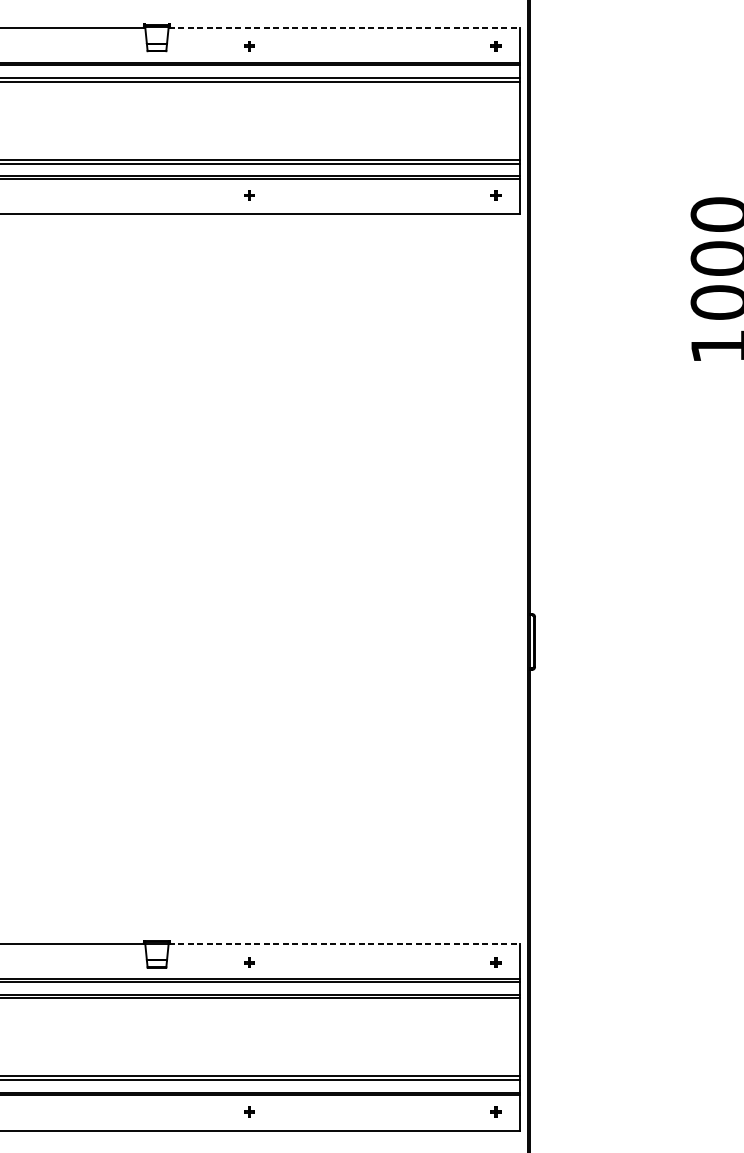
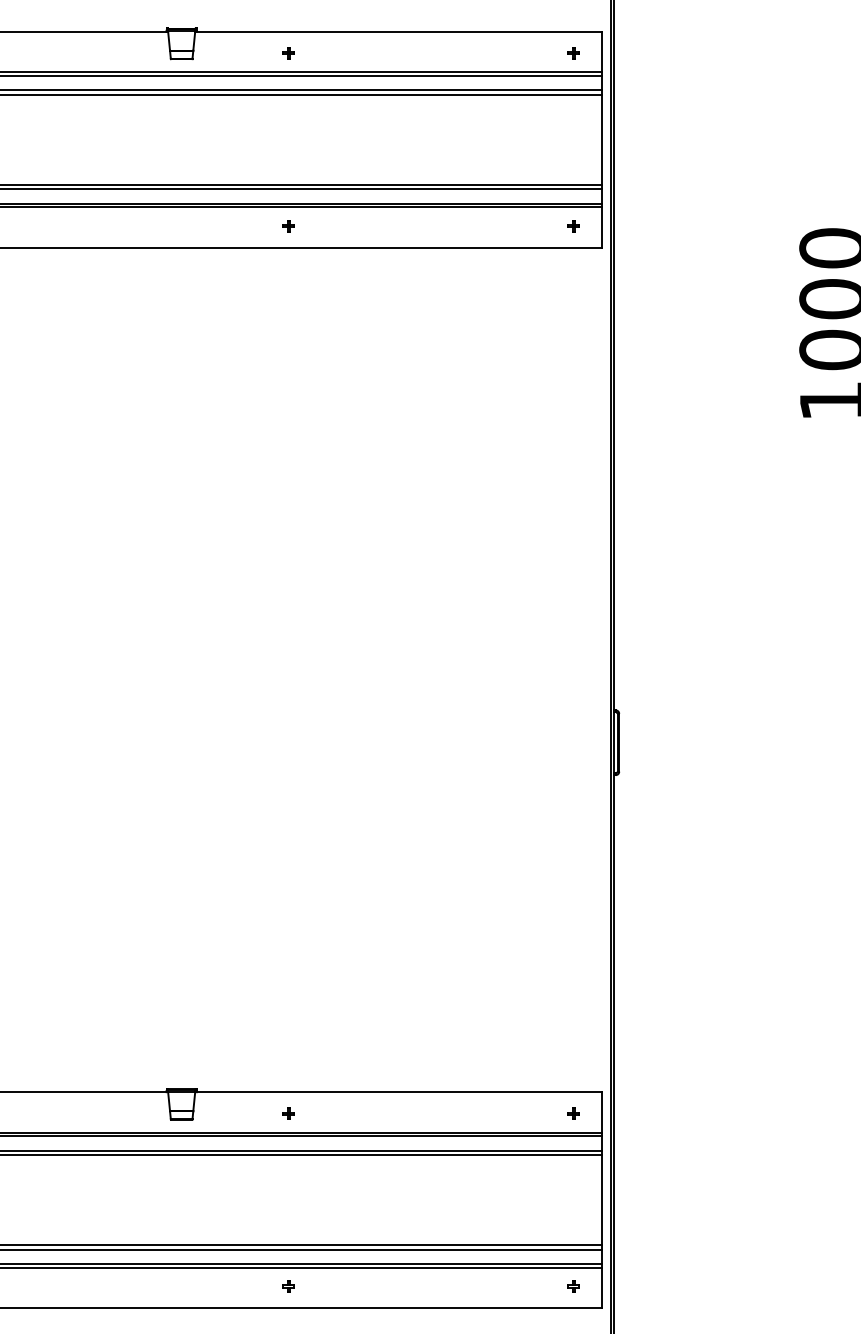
line: (345, 27) -> (399, 31), dashed -> solid
line: (345, 944) -> (399, 1092), dashed -> solid

